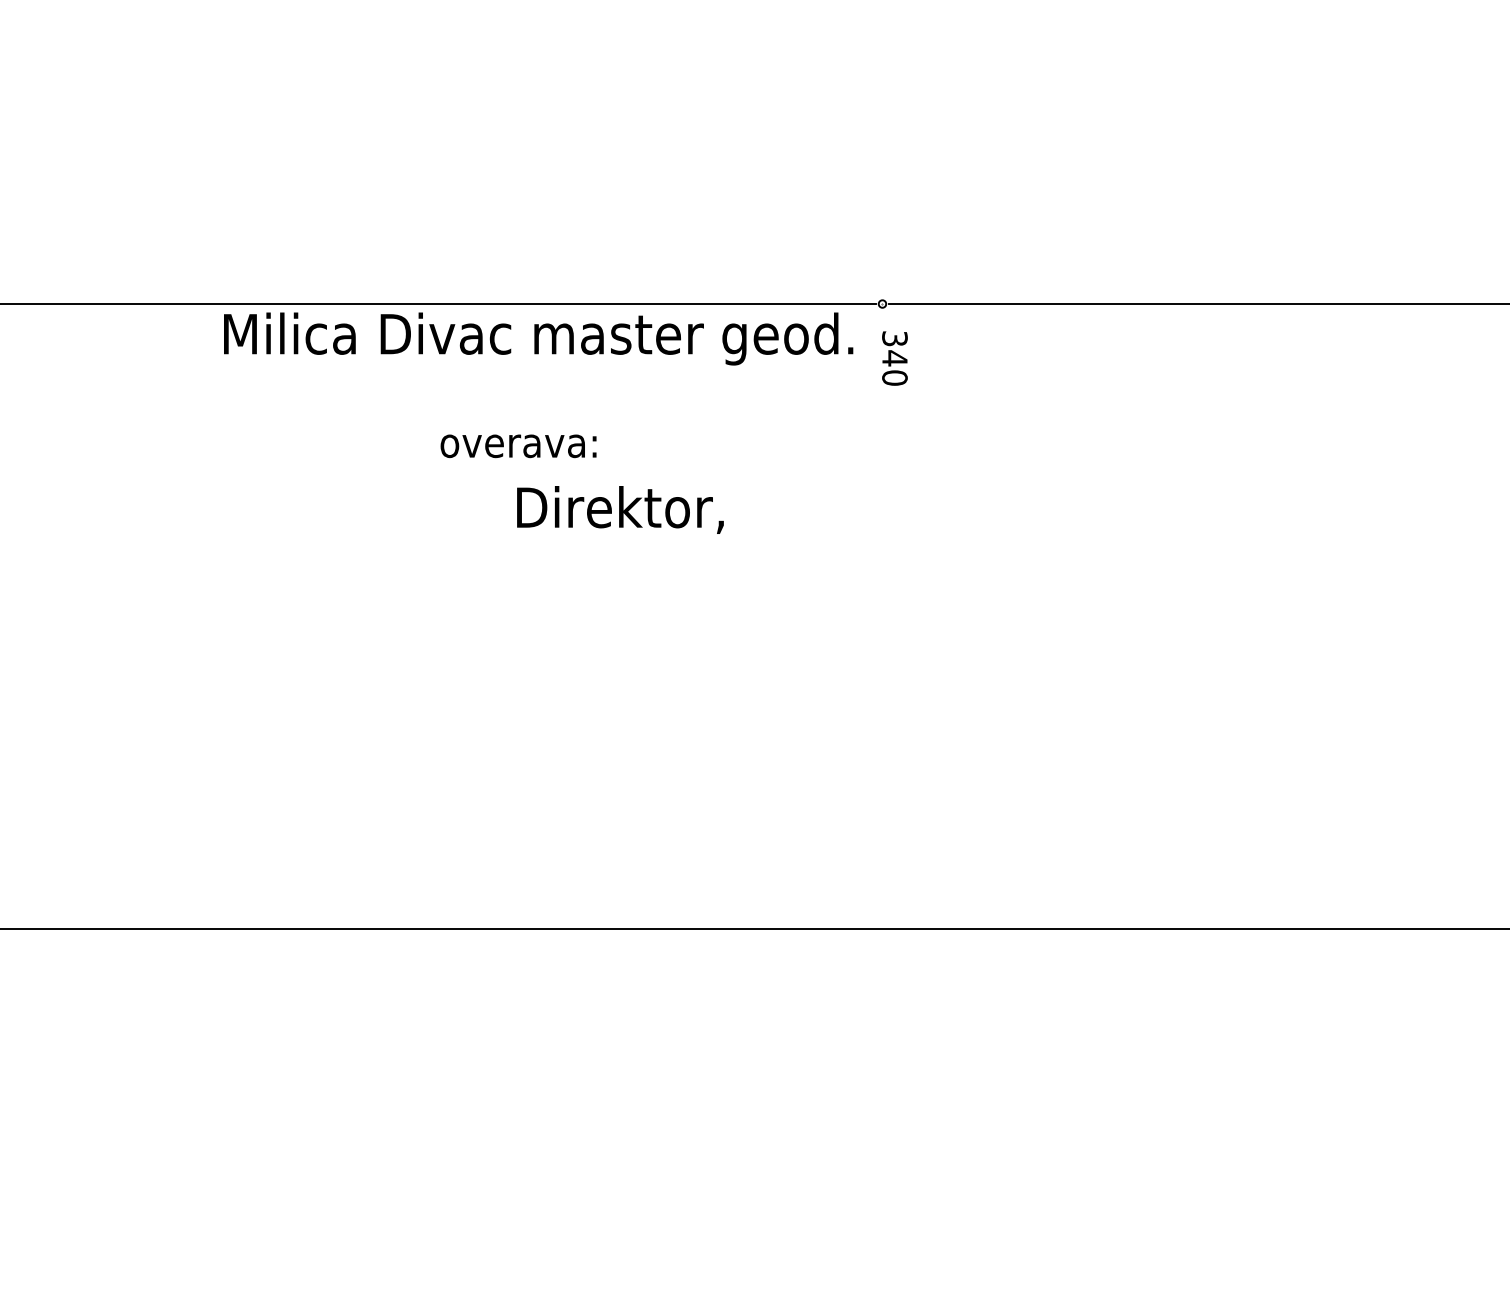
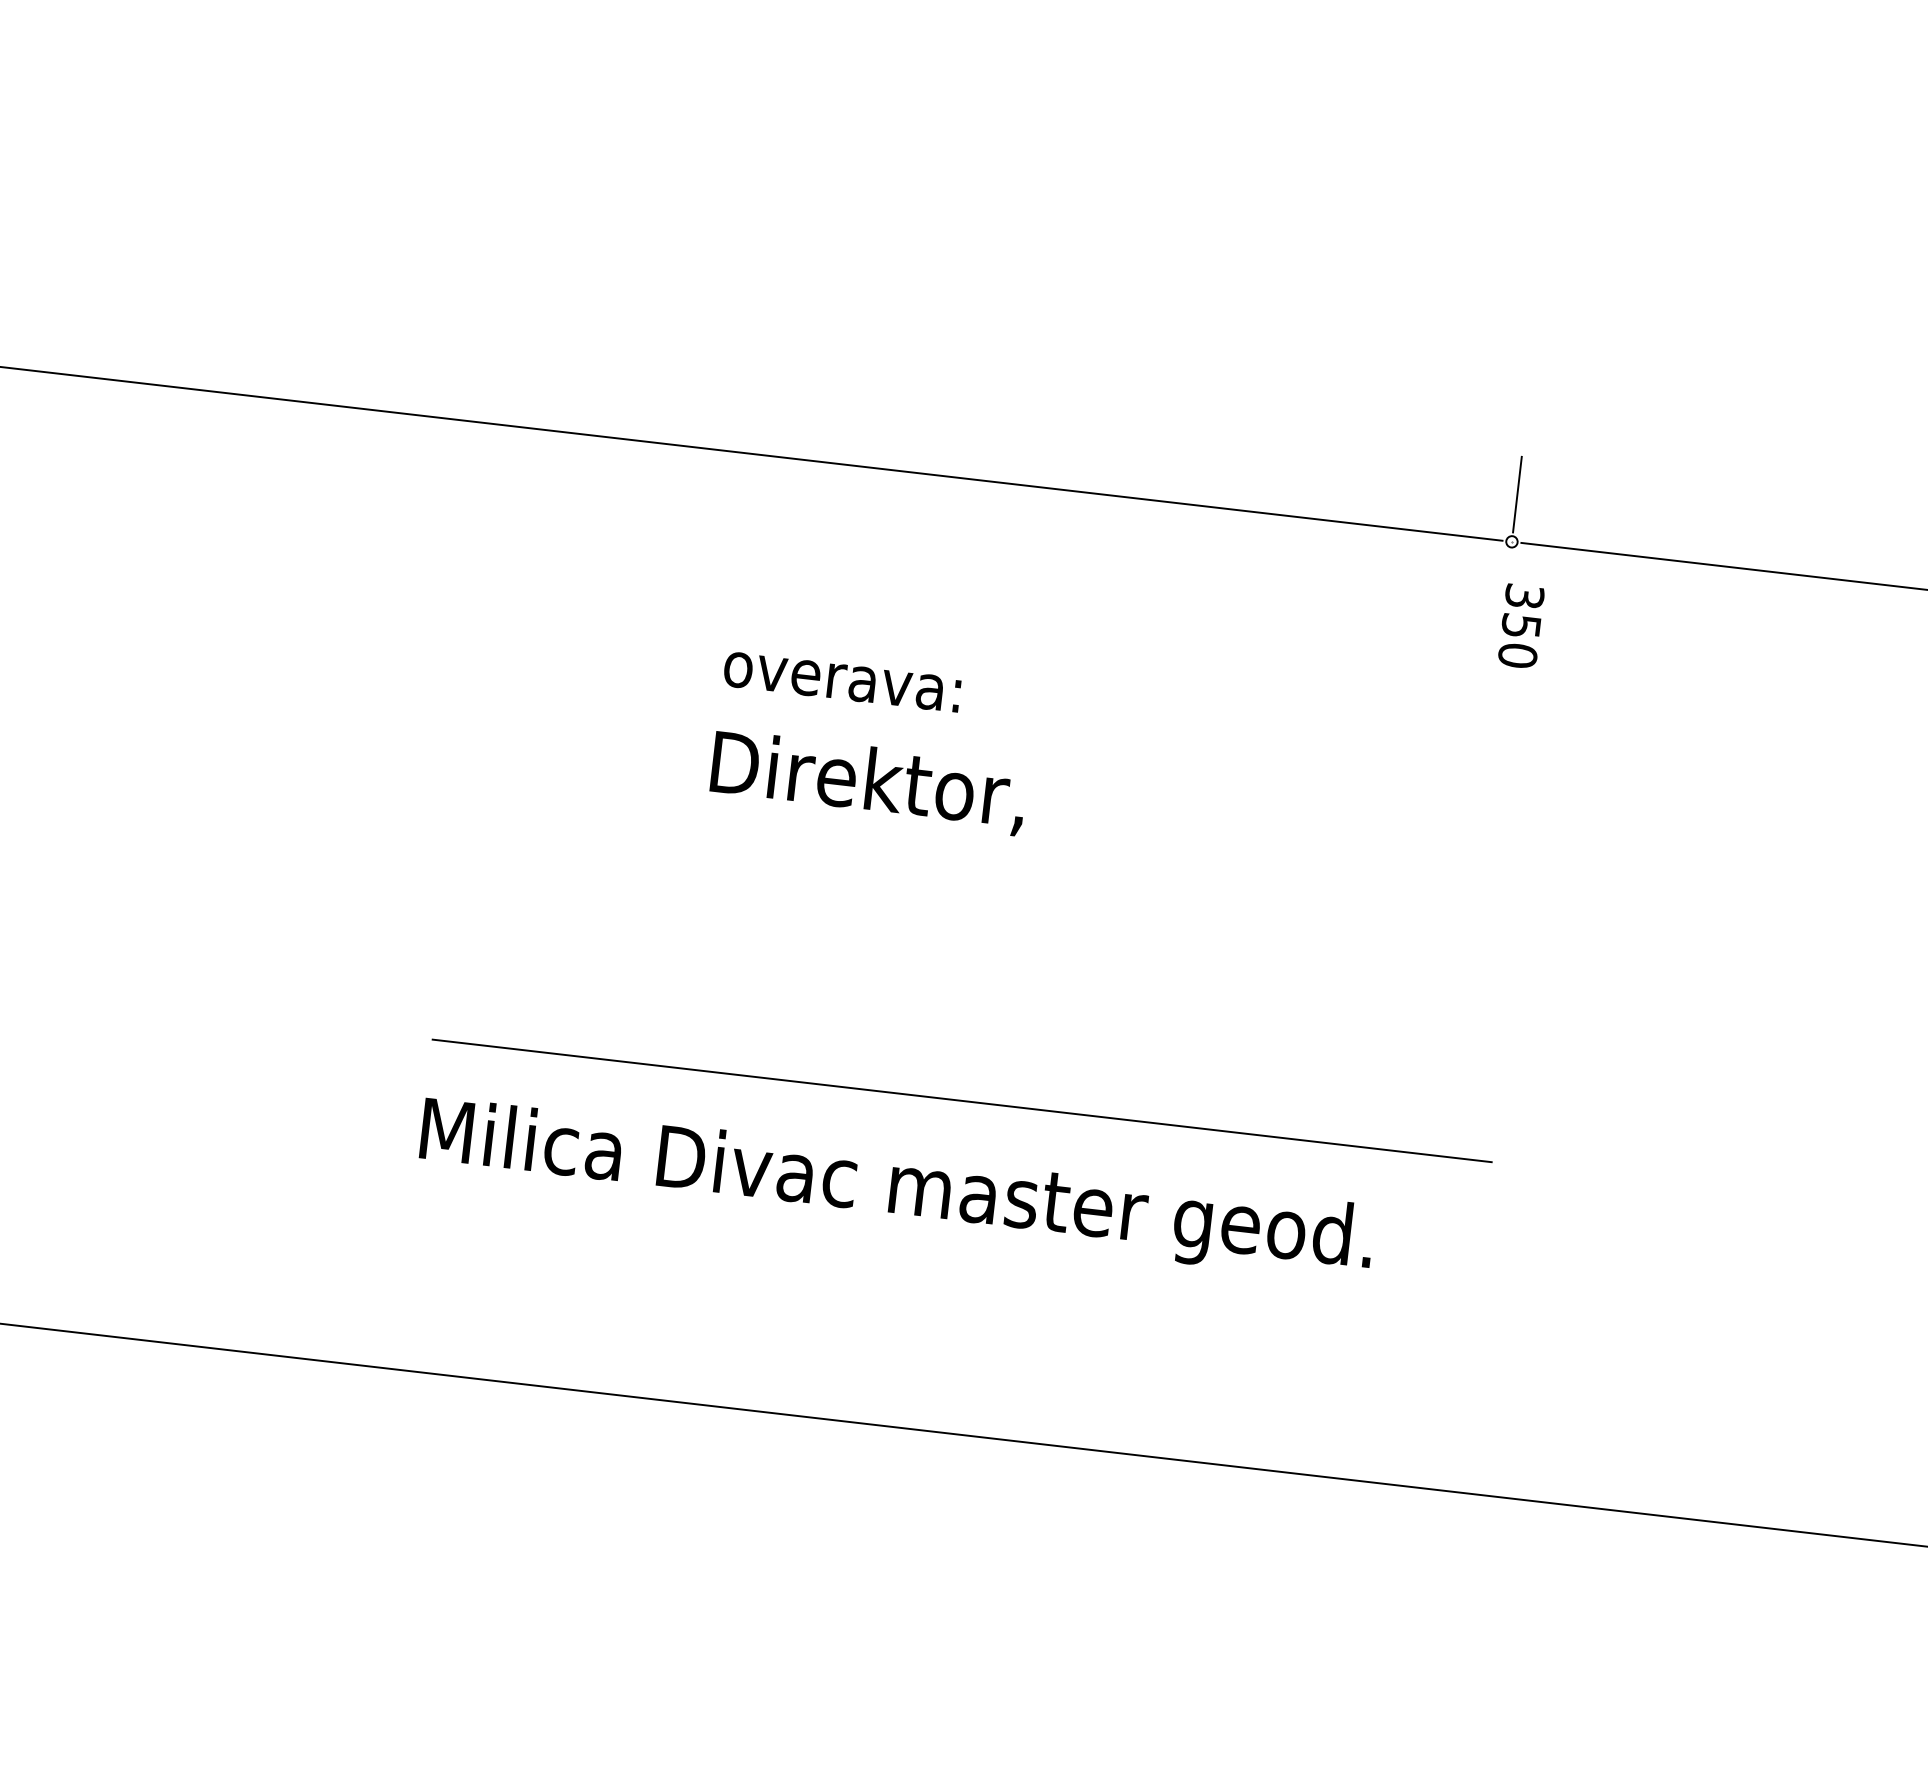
line: (882, 272) -> (1517, 494), added
text: (538, 338) -> (896, 1189), moved
text: (894, 358) -> (1520, 626), 340 -> 350
text: (518, 446) -> (841, 682), moved
text: (620, 509) -> (868, 781), moved
line: (565, 710) -> (962, 1100), added

